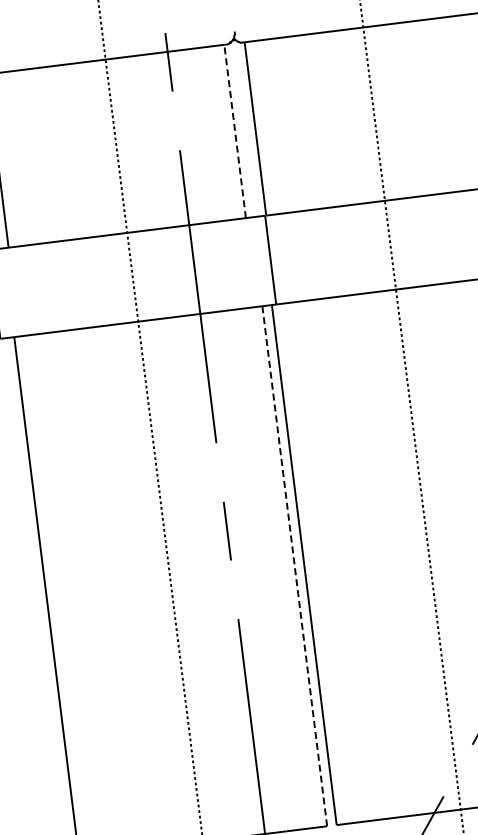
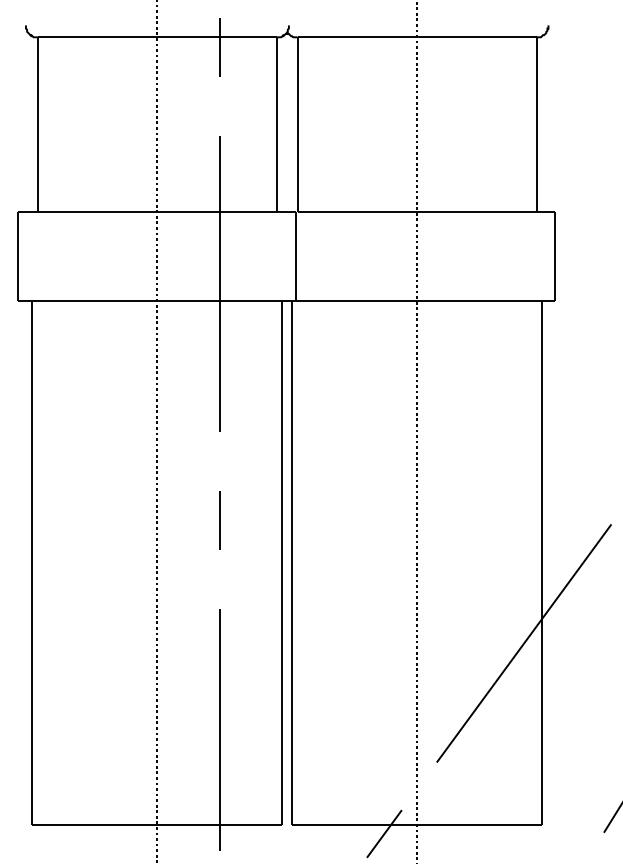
line: (235, 131) -> (277, 124), dashed -> solid
line: (294, 565) -> (282, 562), dashed -> solid

